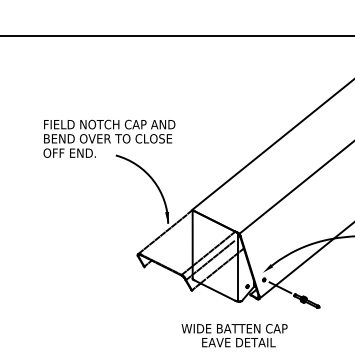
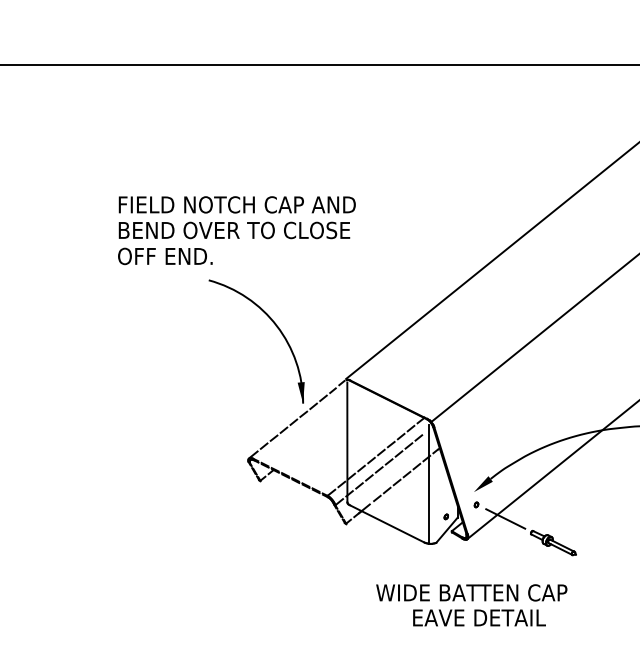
text: (109, 138) -> (237, 229), moved
text: (234, 335) -> (471, 605), moved

